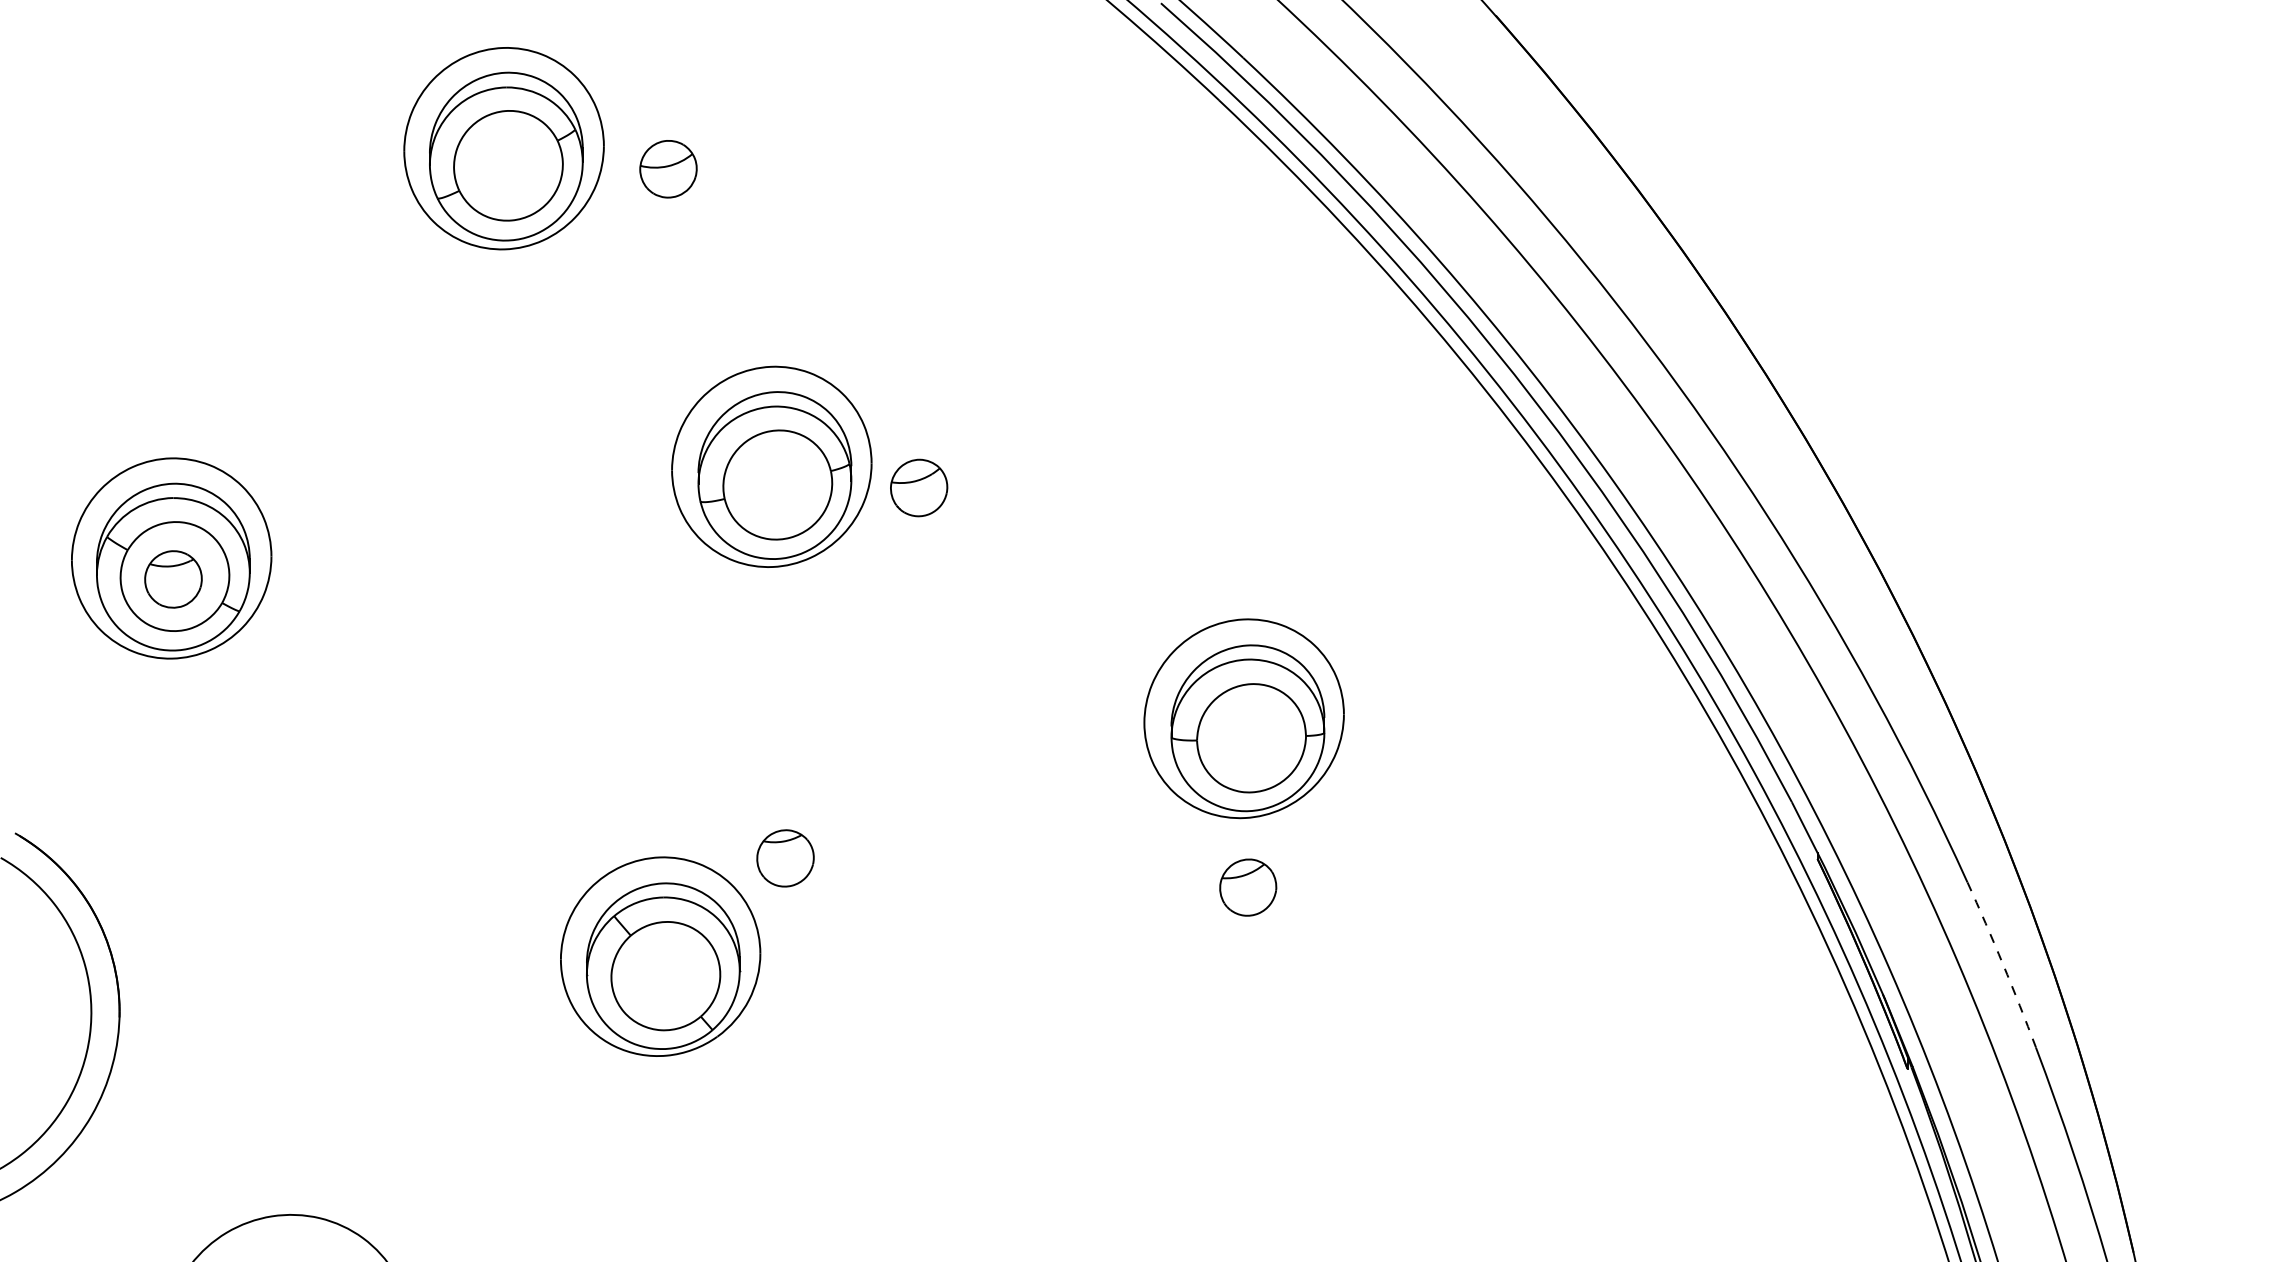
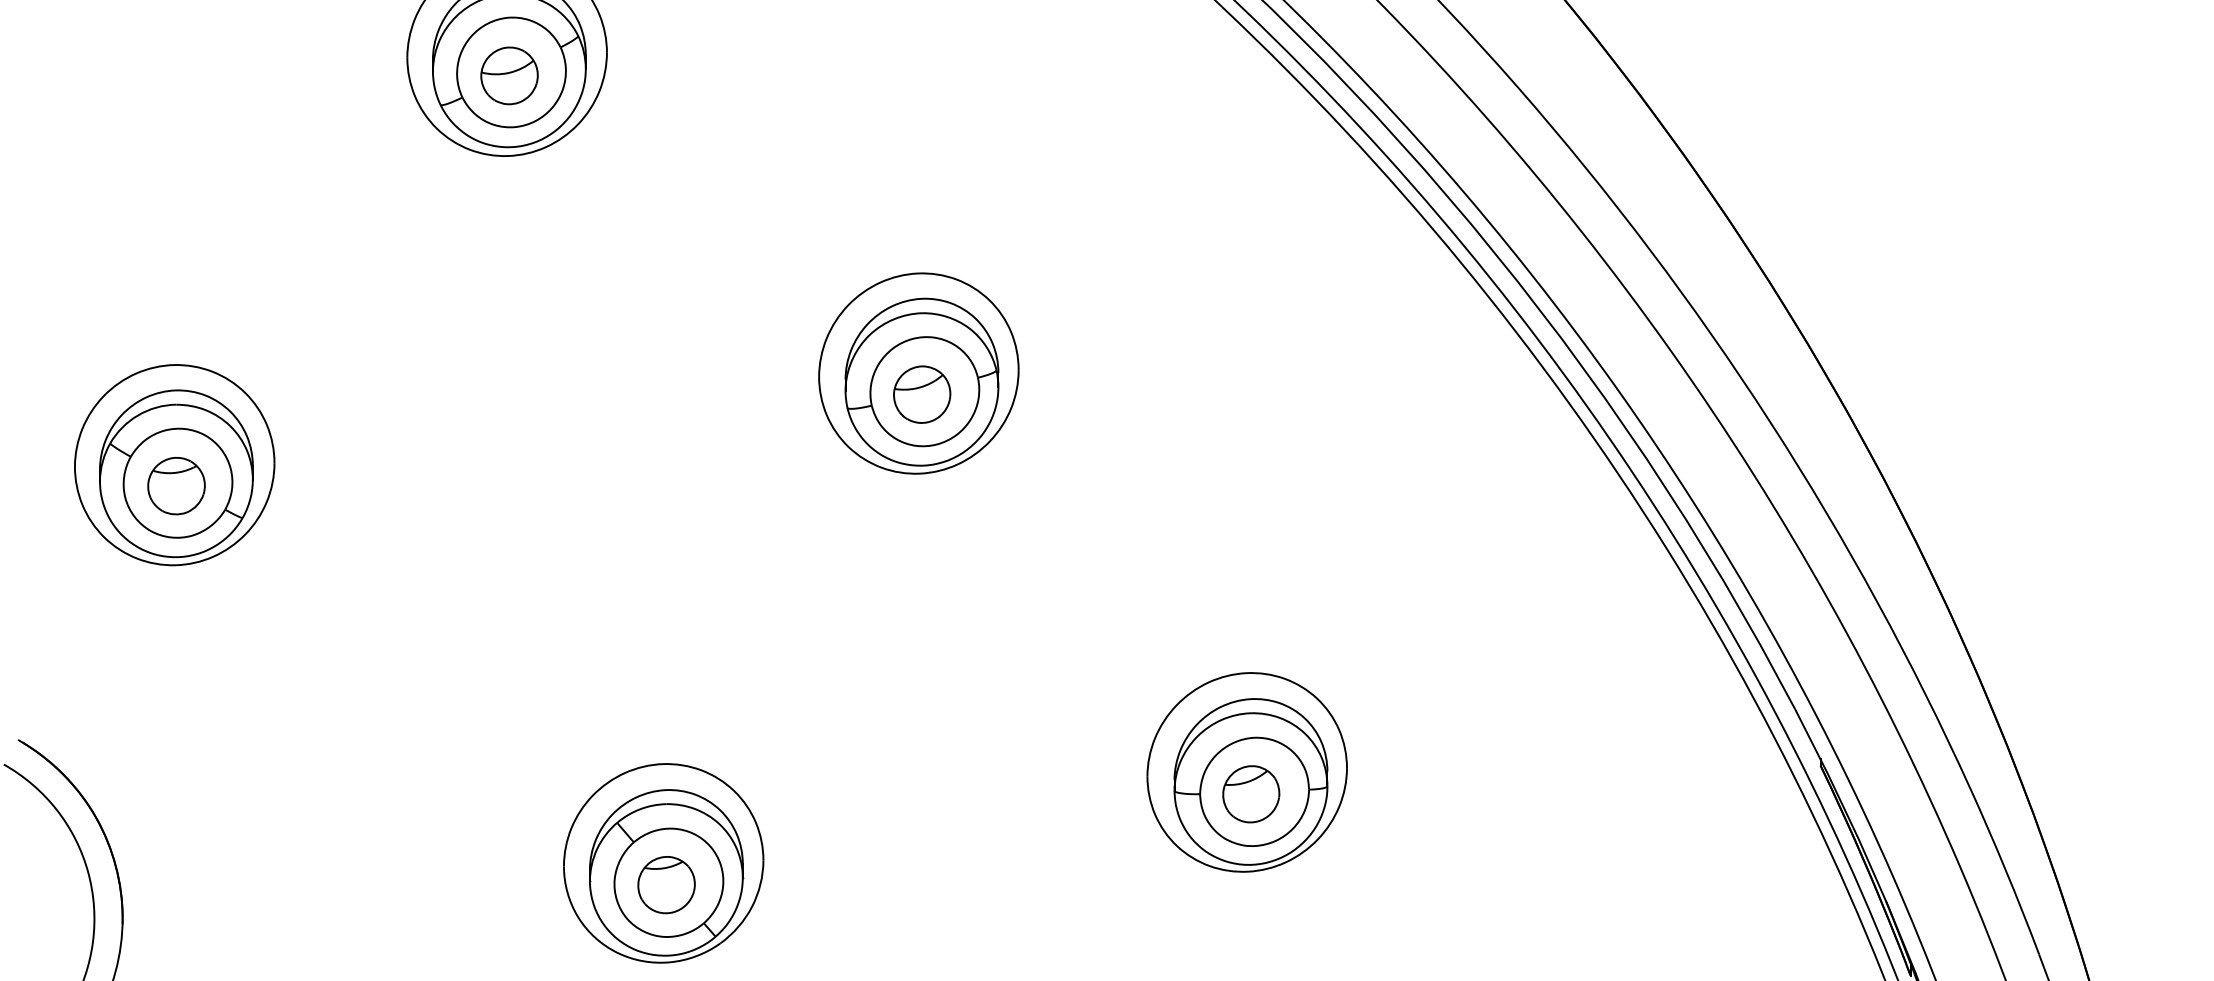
part: (668, 169) -> (509, 76), moved
part: (771, 466) -> (918, 373), moved
part: (1243, 718) -> (1246, 772), moved
part: (785, 858) -> (666, 885), moved
arc: (2003, 964) -> (2006, 871), dashed -> solid

